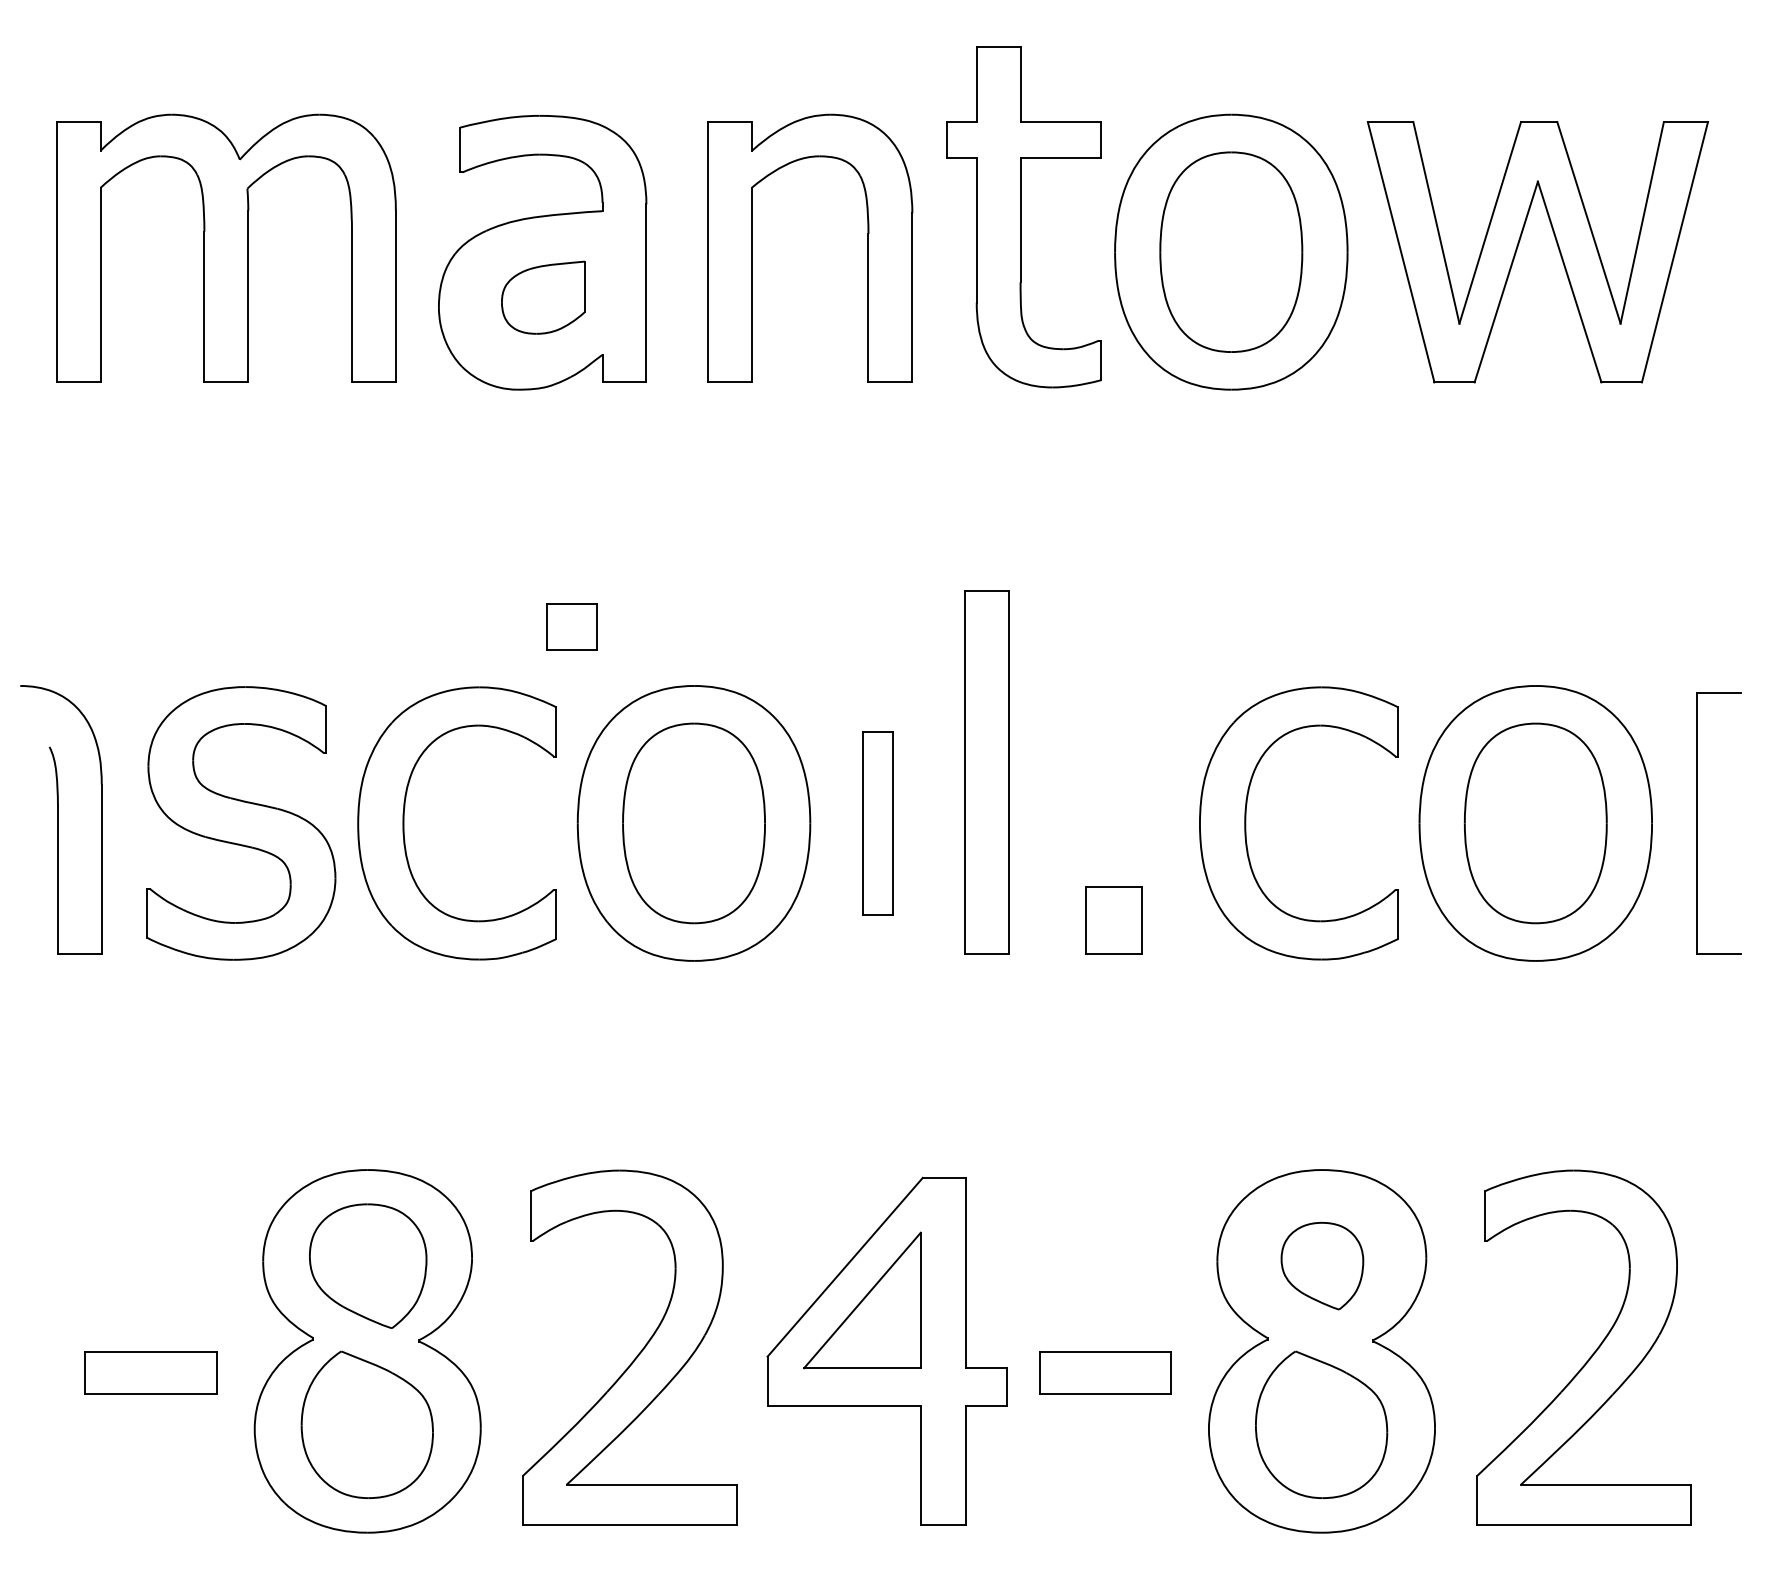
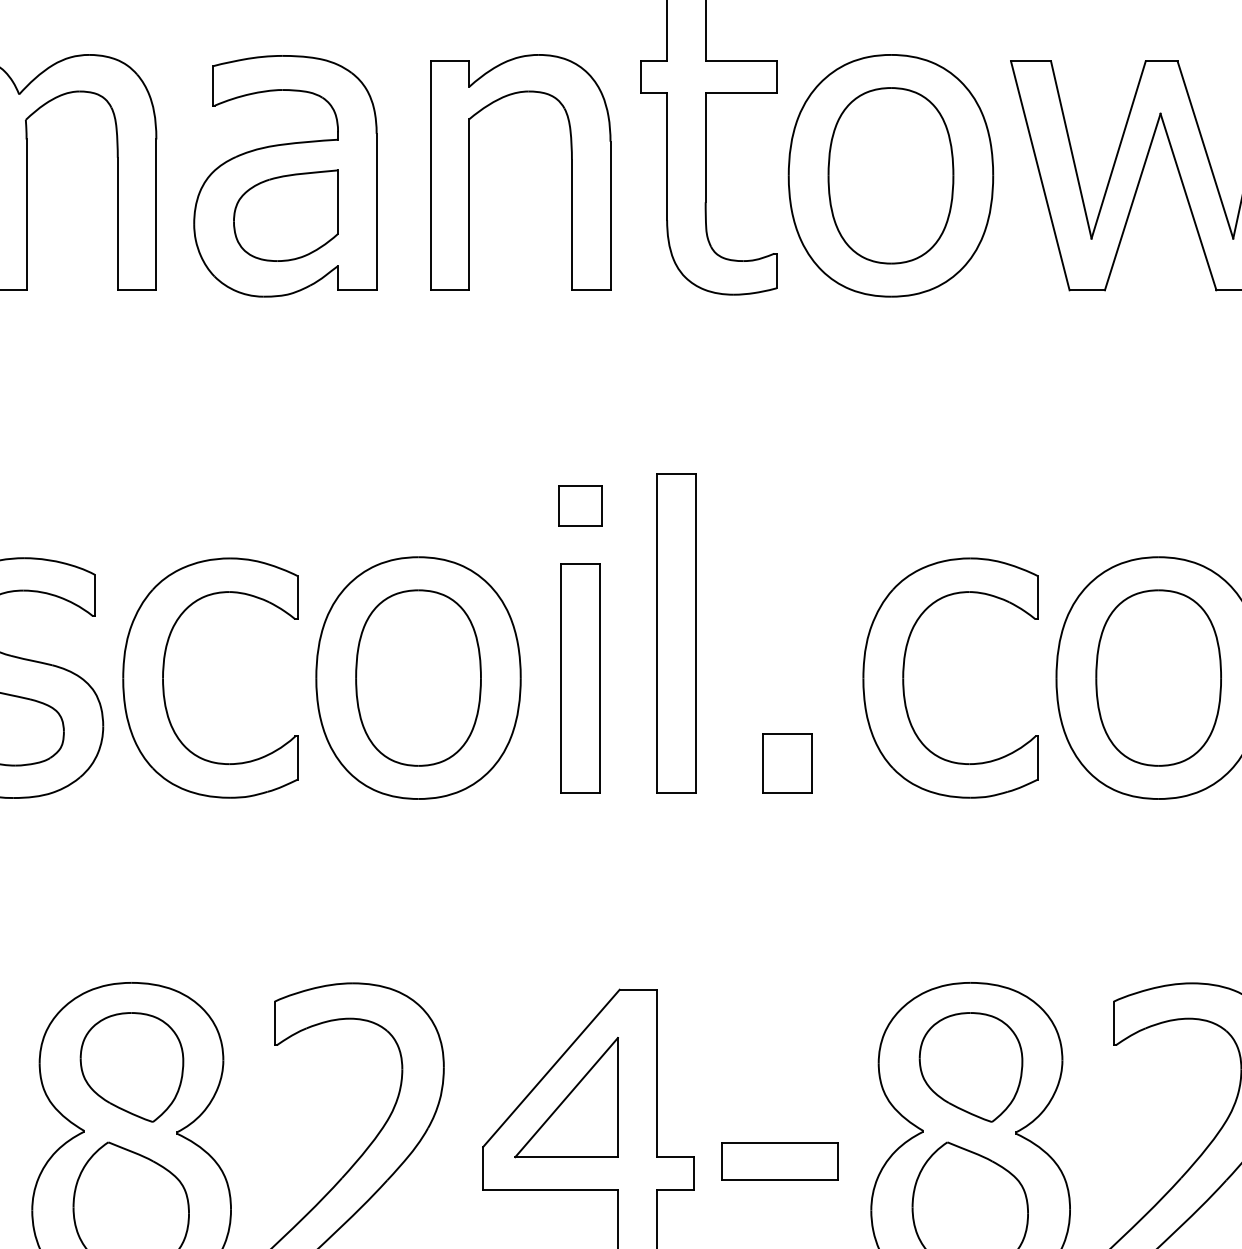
part: (543, 297) -> (286, 215), size x1.43
part: (571, 626) -> (579, 504), moved
part: (877, 823) -> (579, 678), size x1.43
part: (1322, 1265) -> (971, 1066), size x1.43

